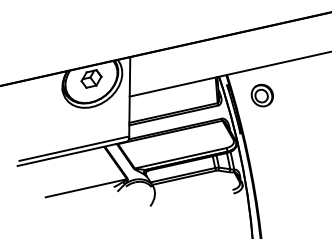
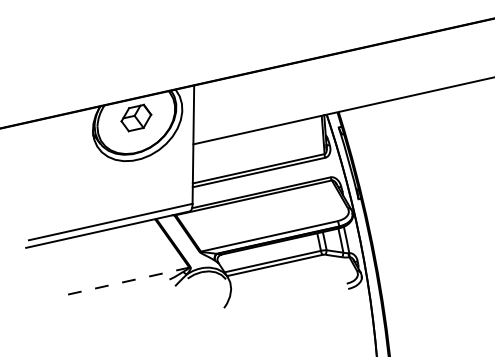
part: (261, 95) -> (390, 142), removed
line: (86, 188) -> (128, 281), solid -> dashed

